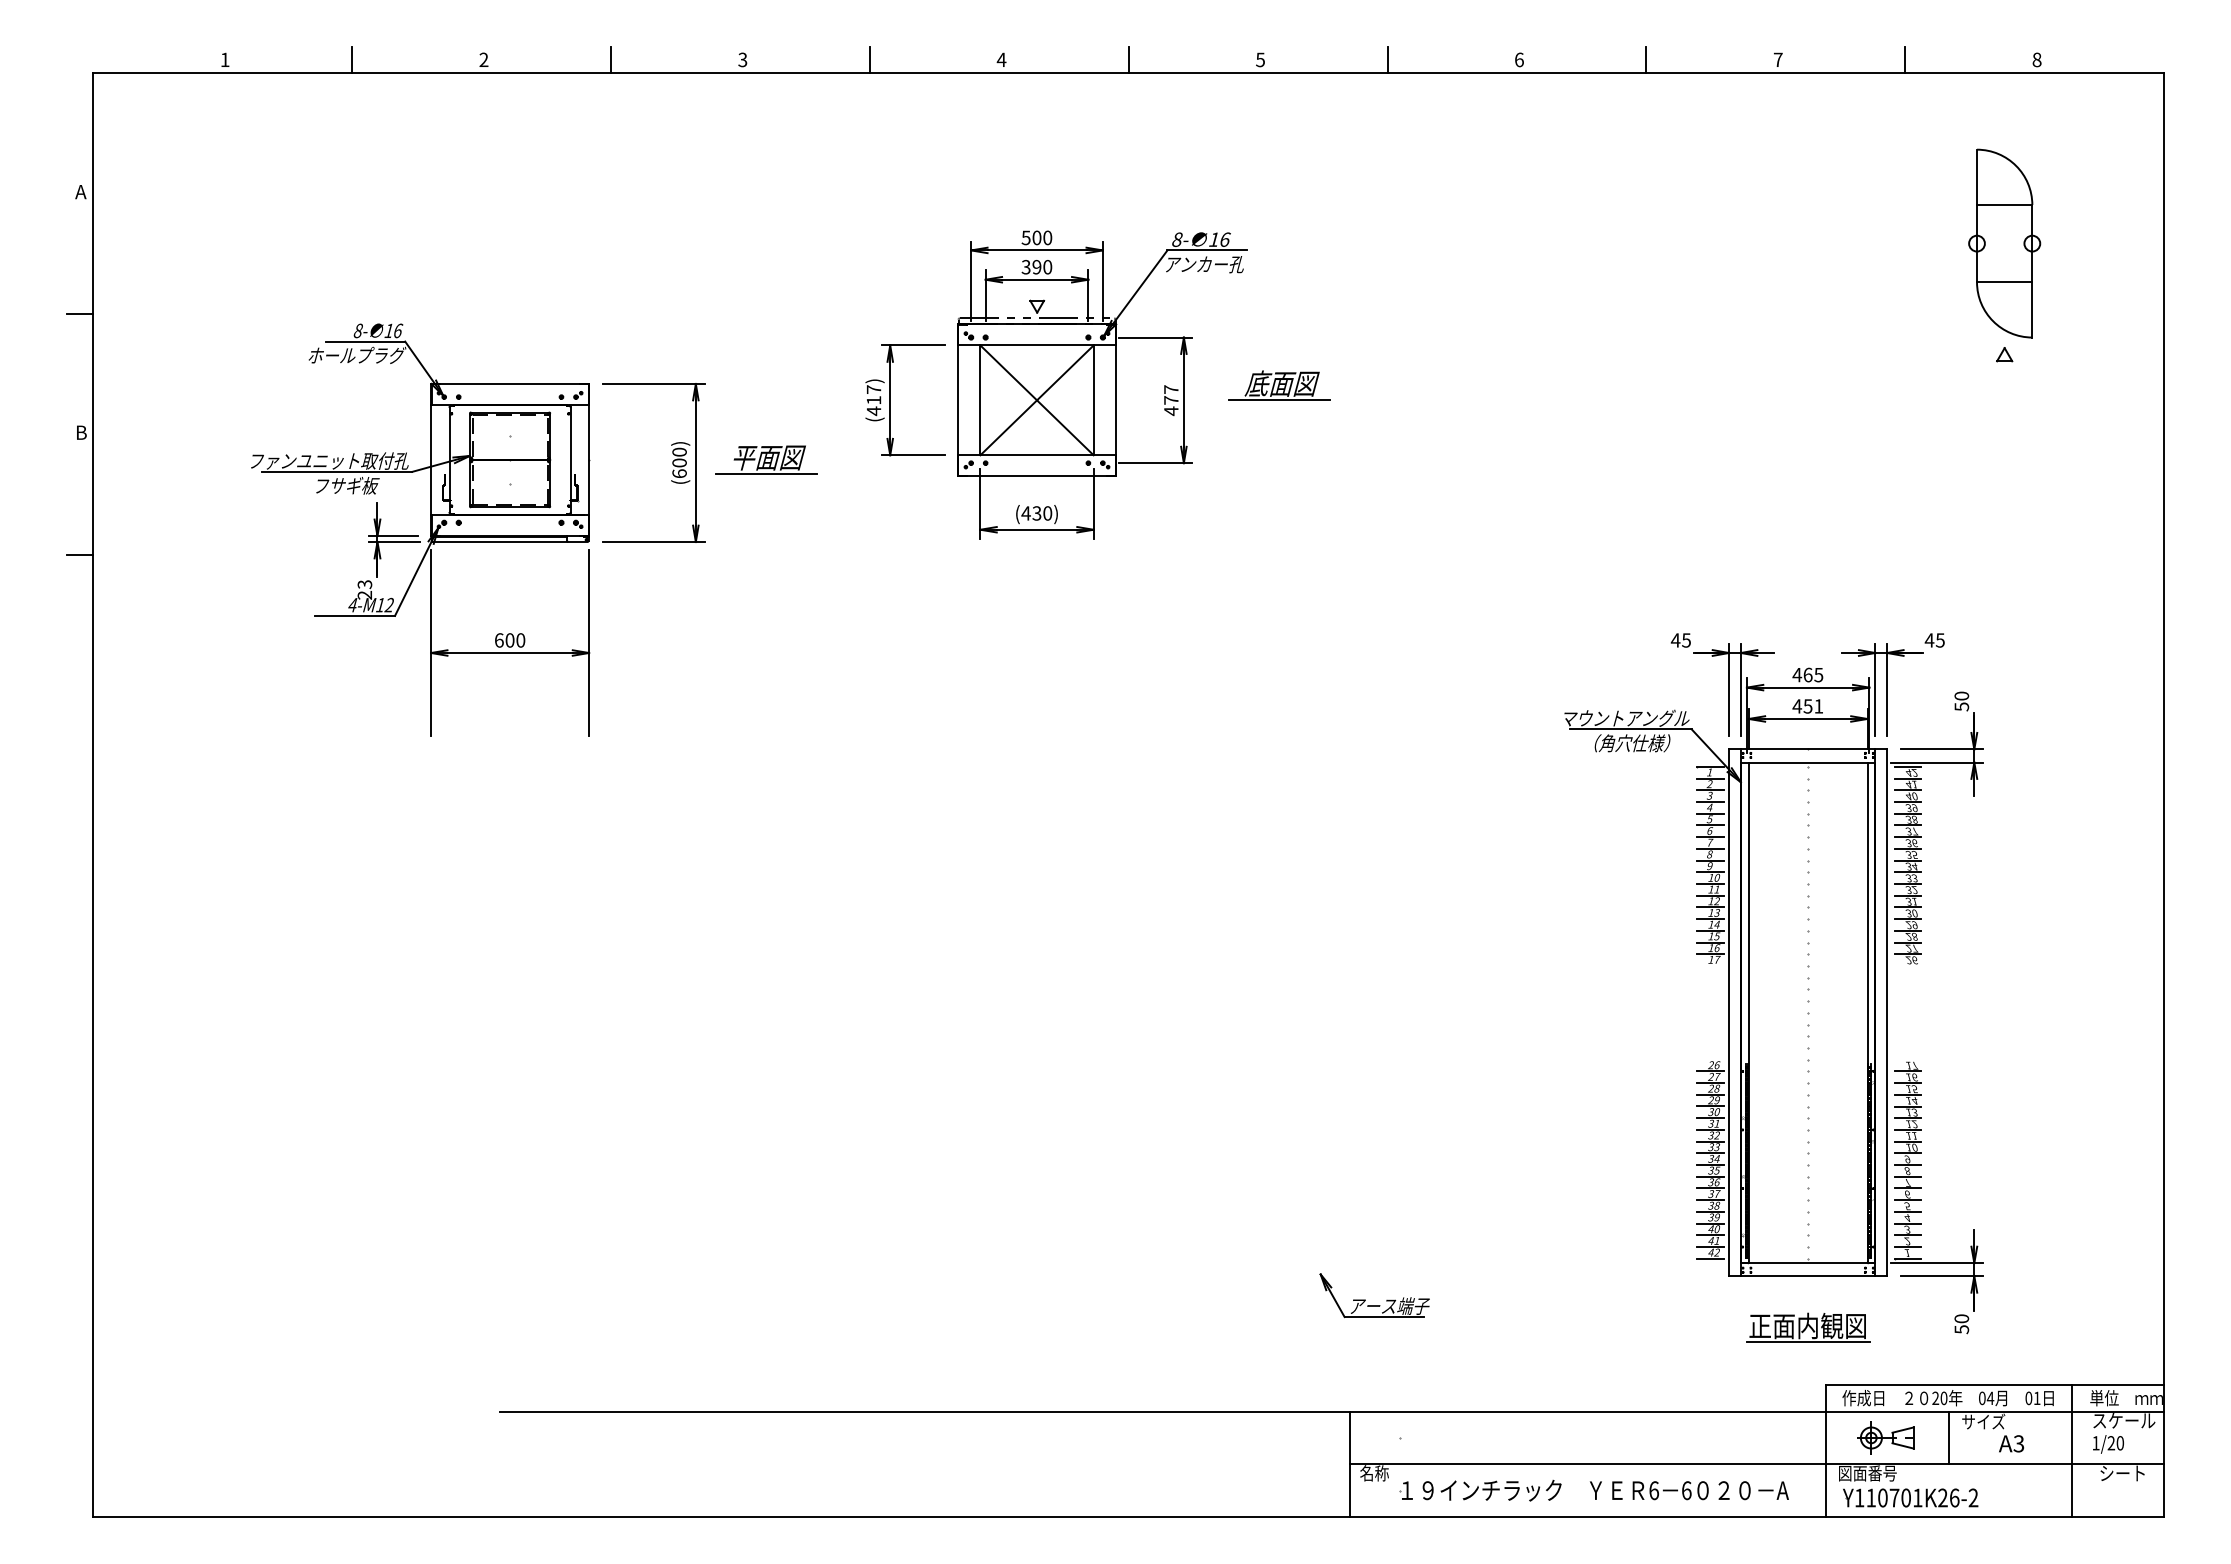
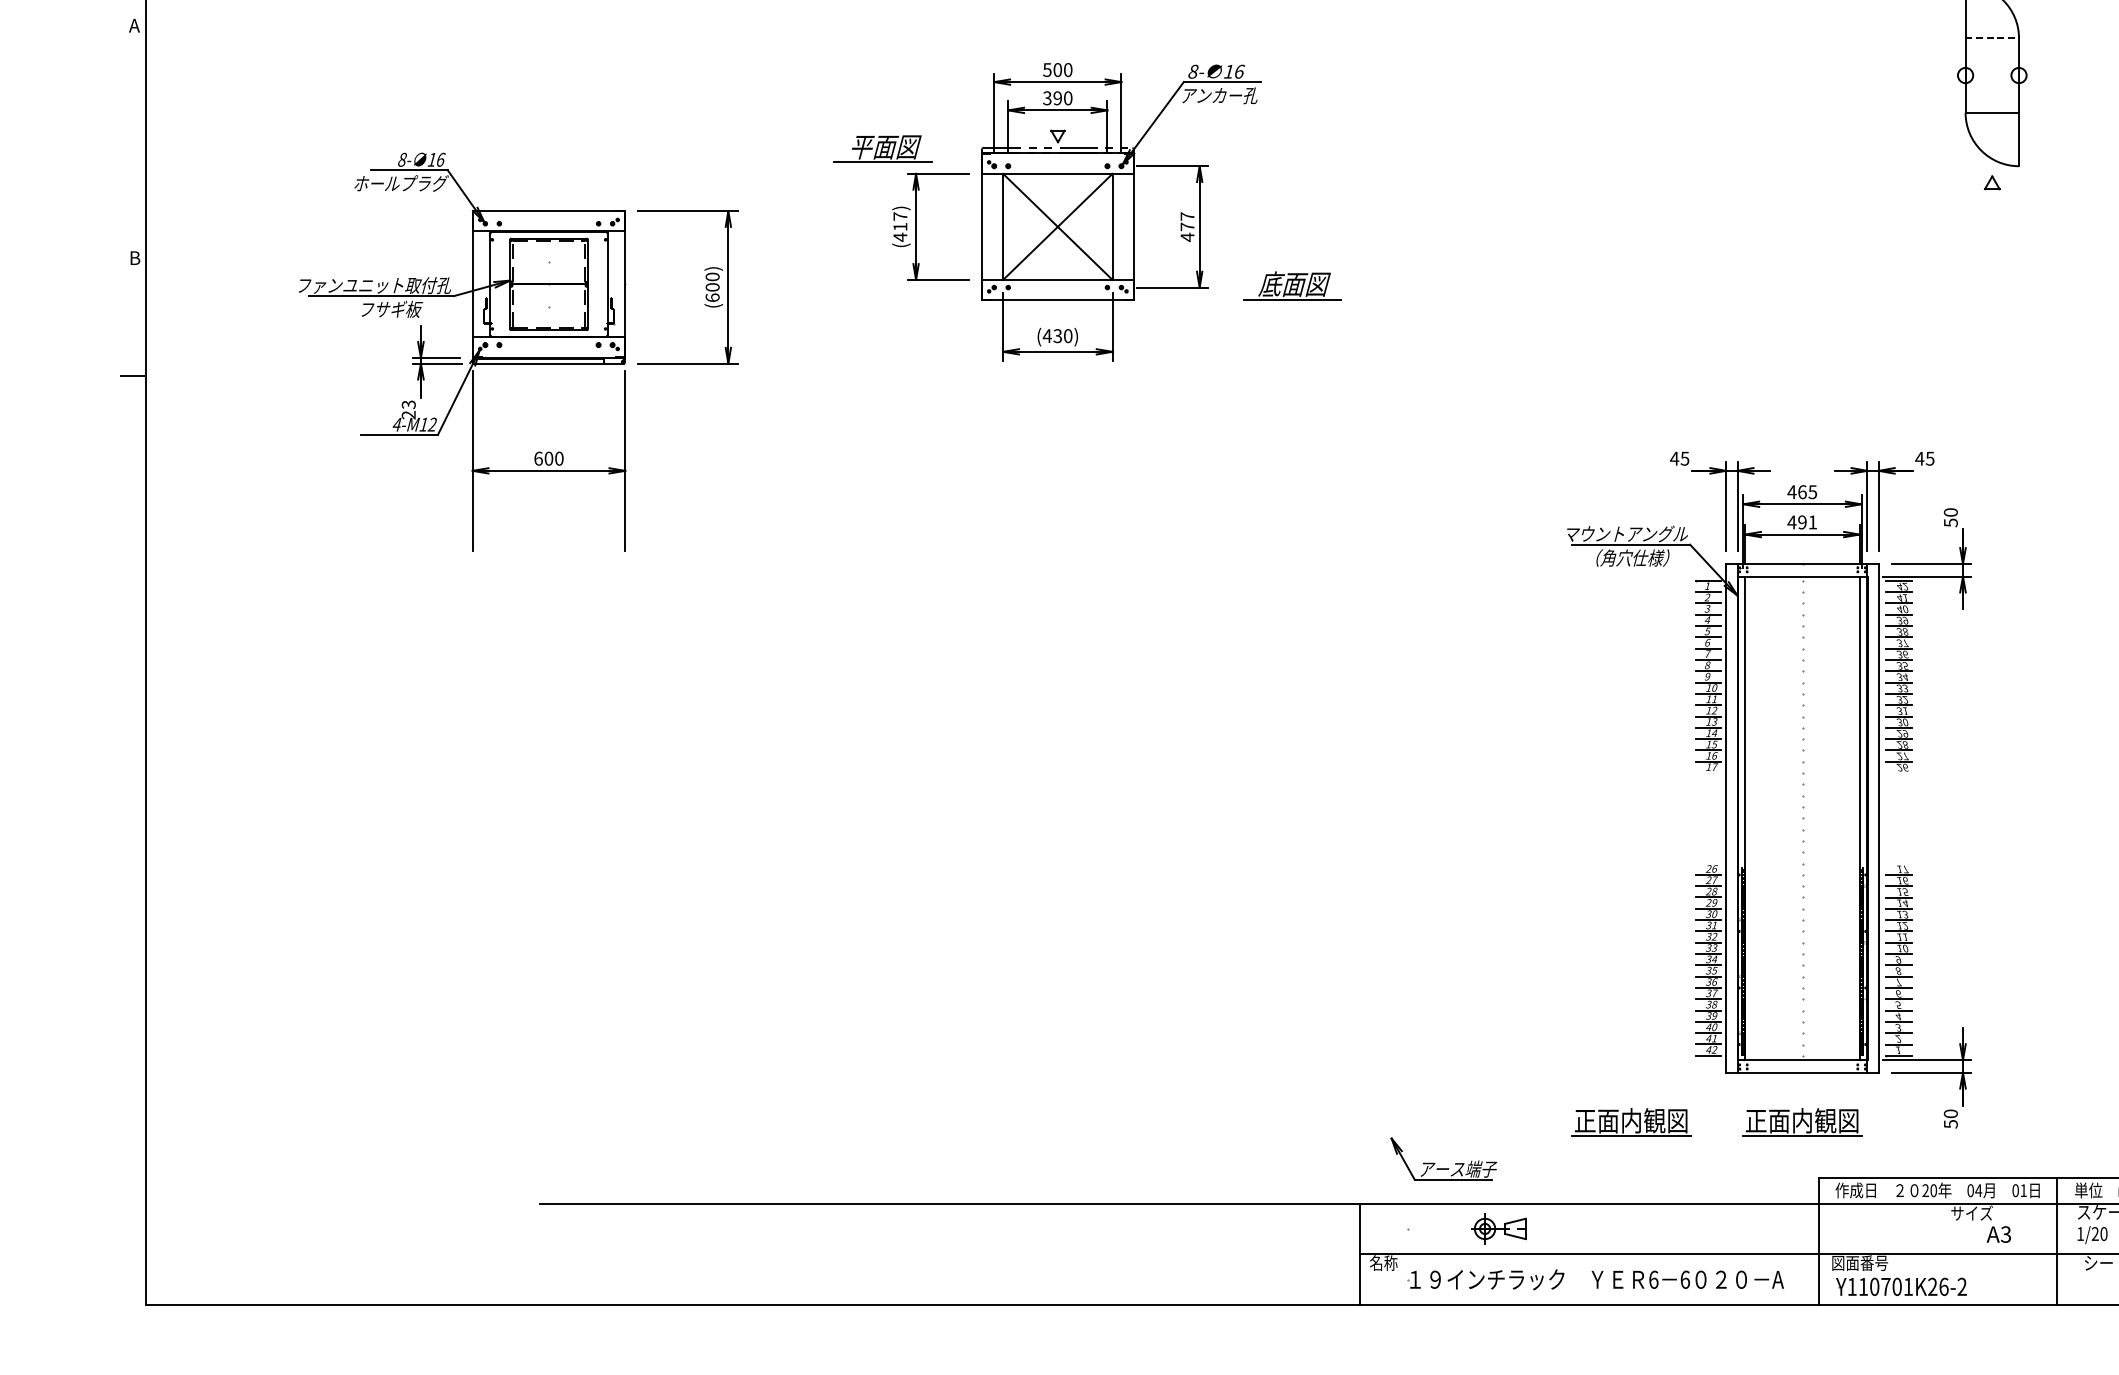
line: (2004, 205) -> (1992, 38), solid -> dashed
line: (79, 313) -> (133, 143), removed
part: (1279, 385) -> (1292, 285), moved
part: (766, 459) -> (883, 148), moved
text: (1807, 706) -> (1801, 522), 451 -> 491
part: (1365, 1299) -> (1434, 1162), moved
part: (1631, 1327) -> (1631, 1122), added
part: (1885, 1437) -> (1498, 1228), moved
line: (1948, 1437) -> (1938, 1228), removed

